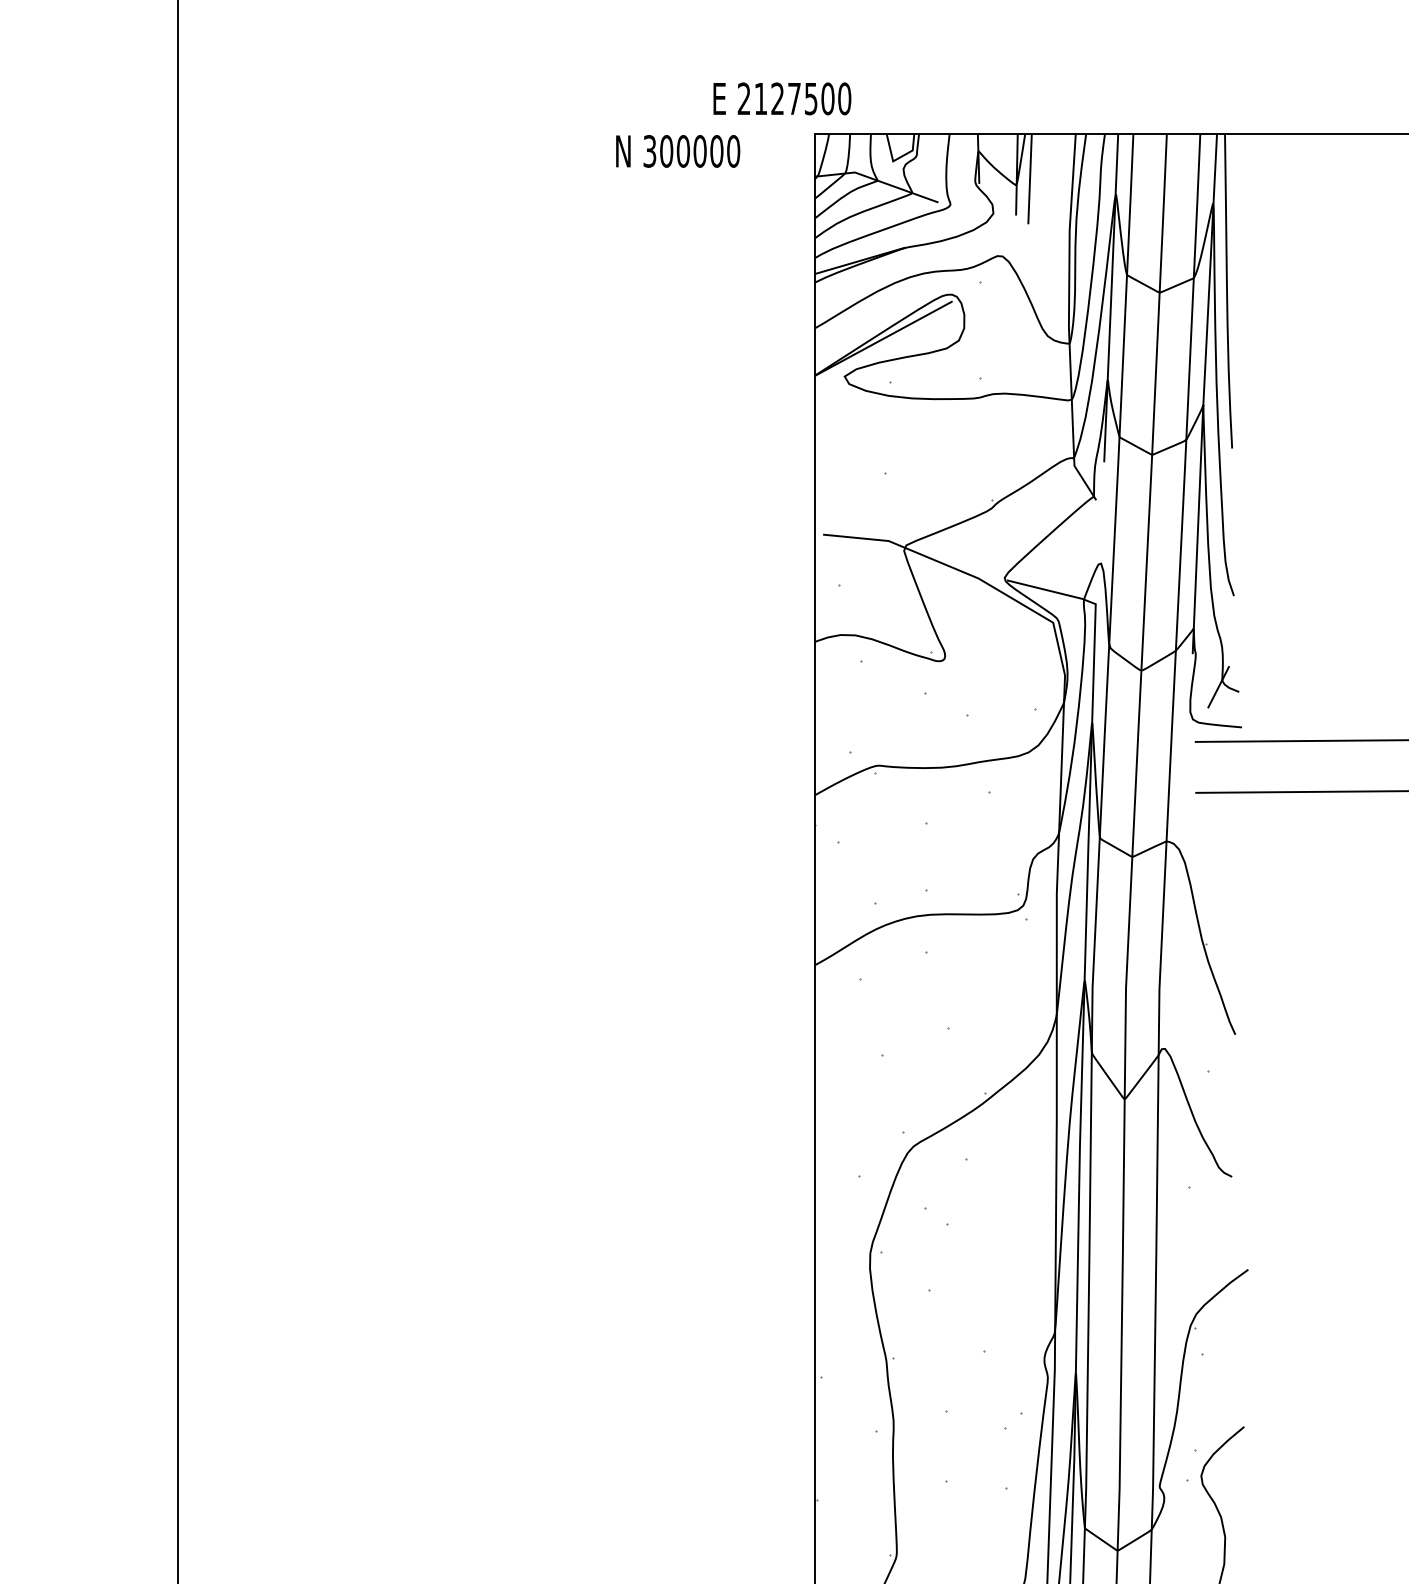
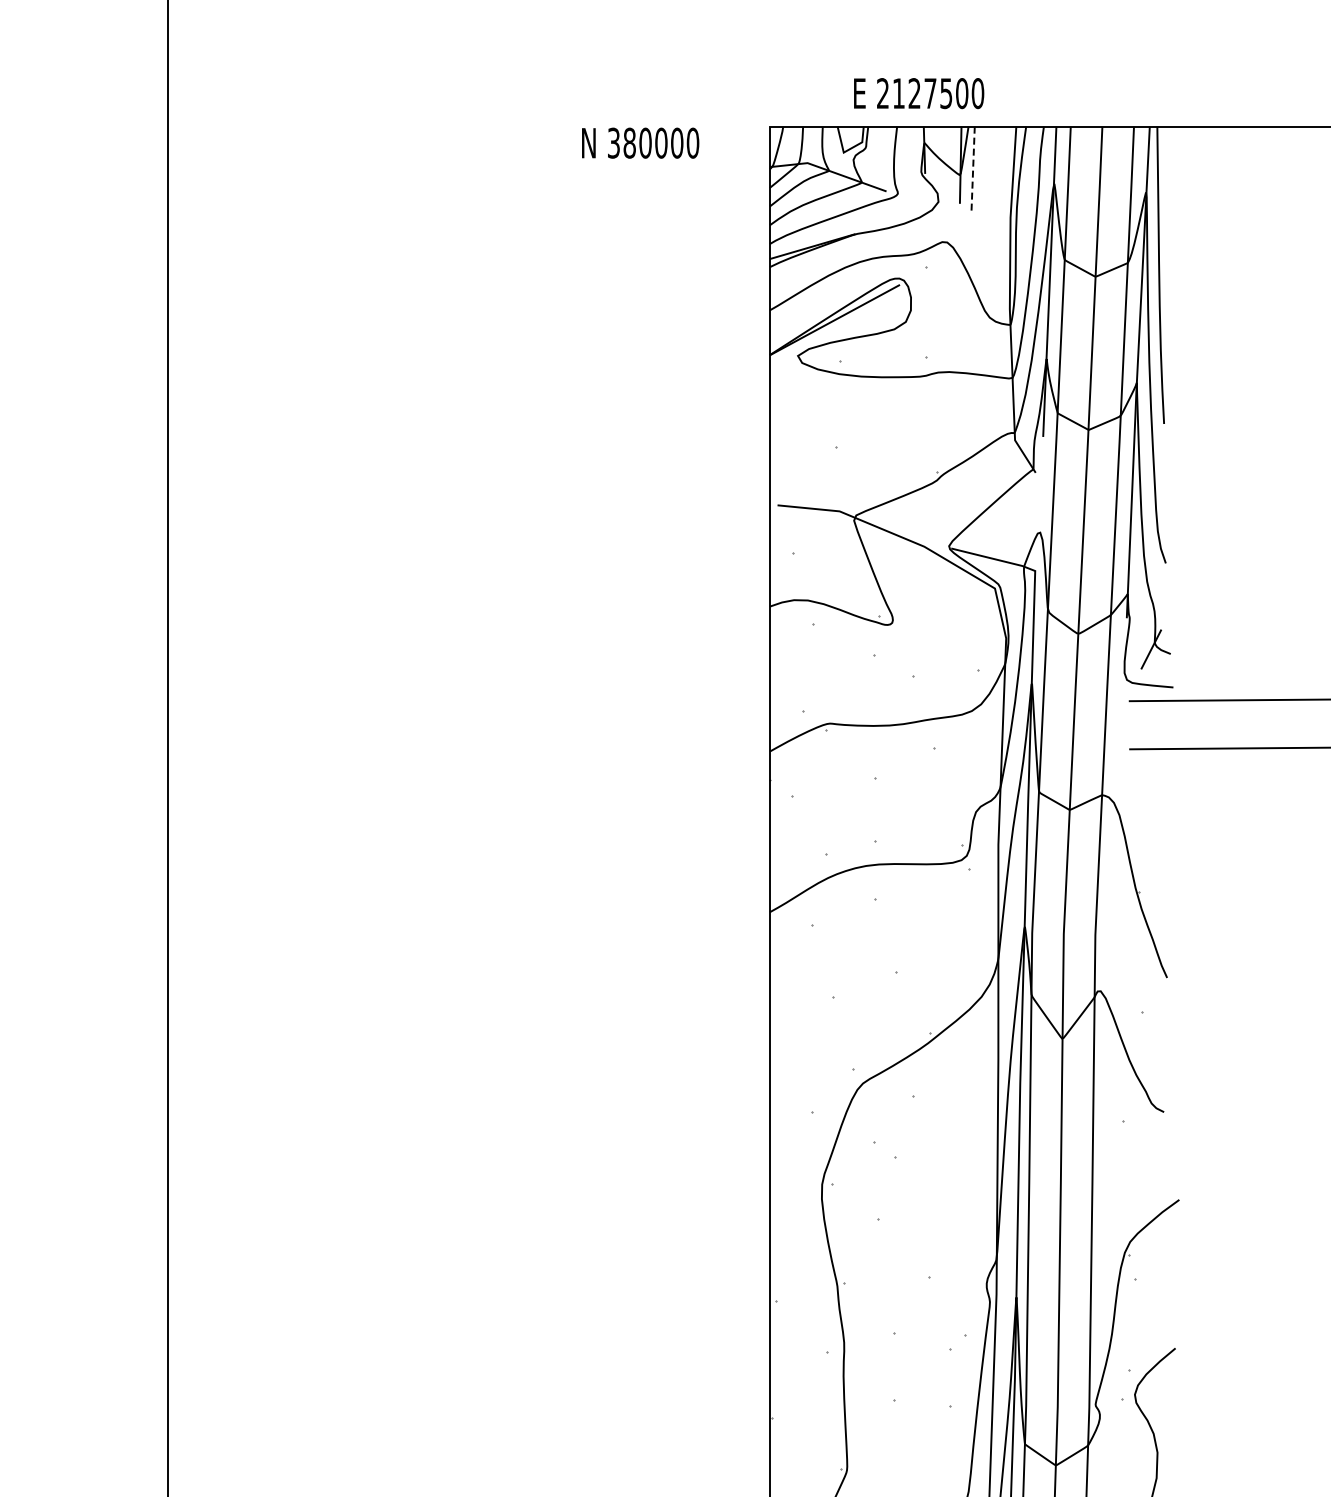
text: (782, 98) -> (919, 93), moved
text: (666, 151) -> (629, 143), 300000 -> 380000
line: (1030, 179) -> (973, 169), solid -> dashed

